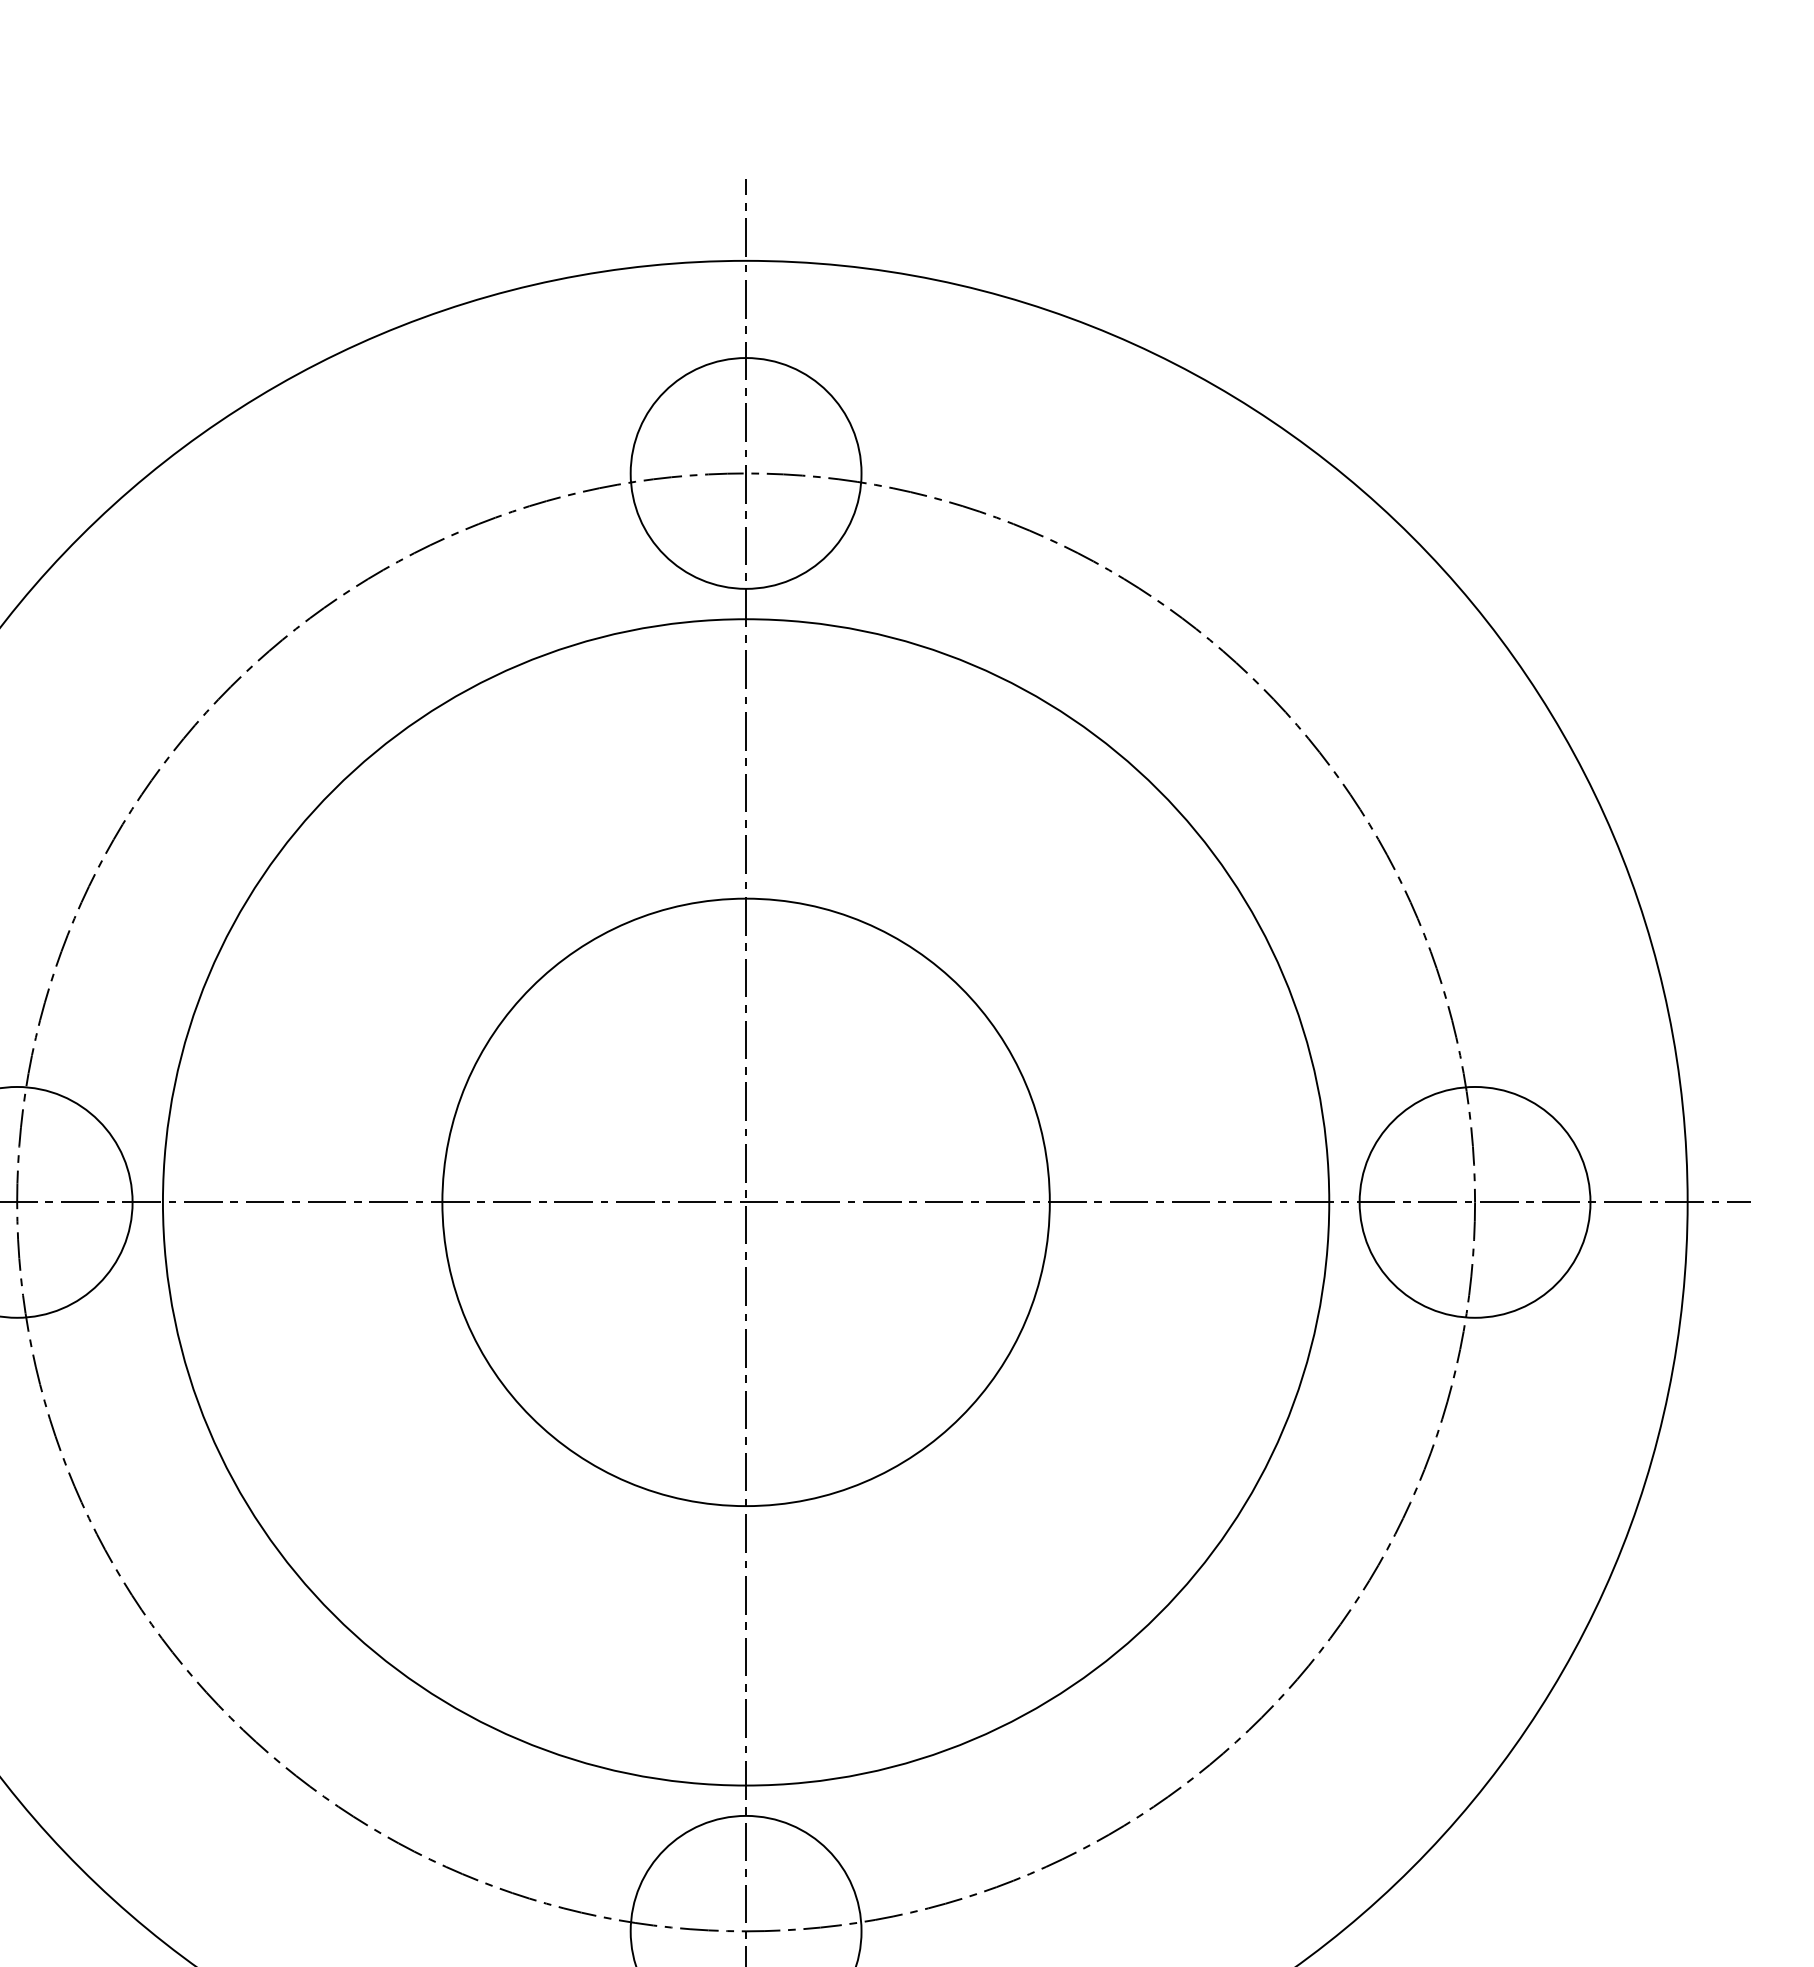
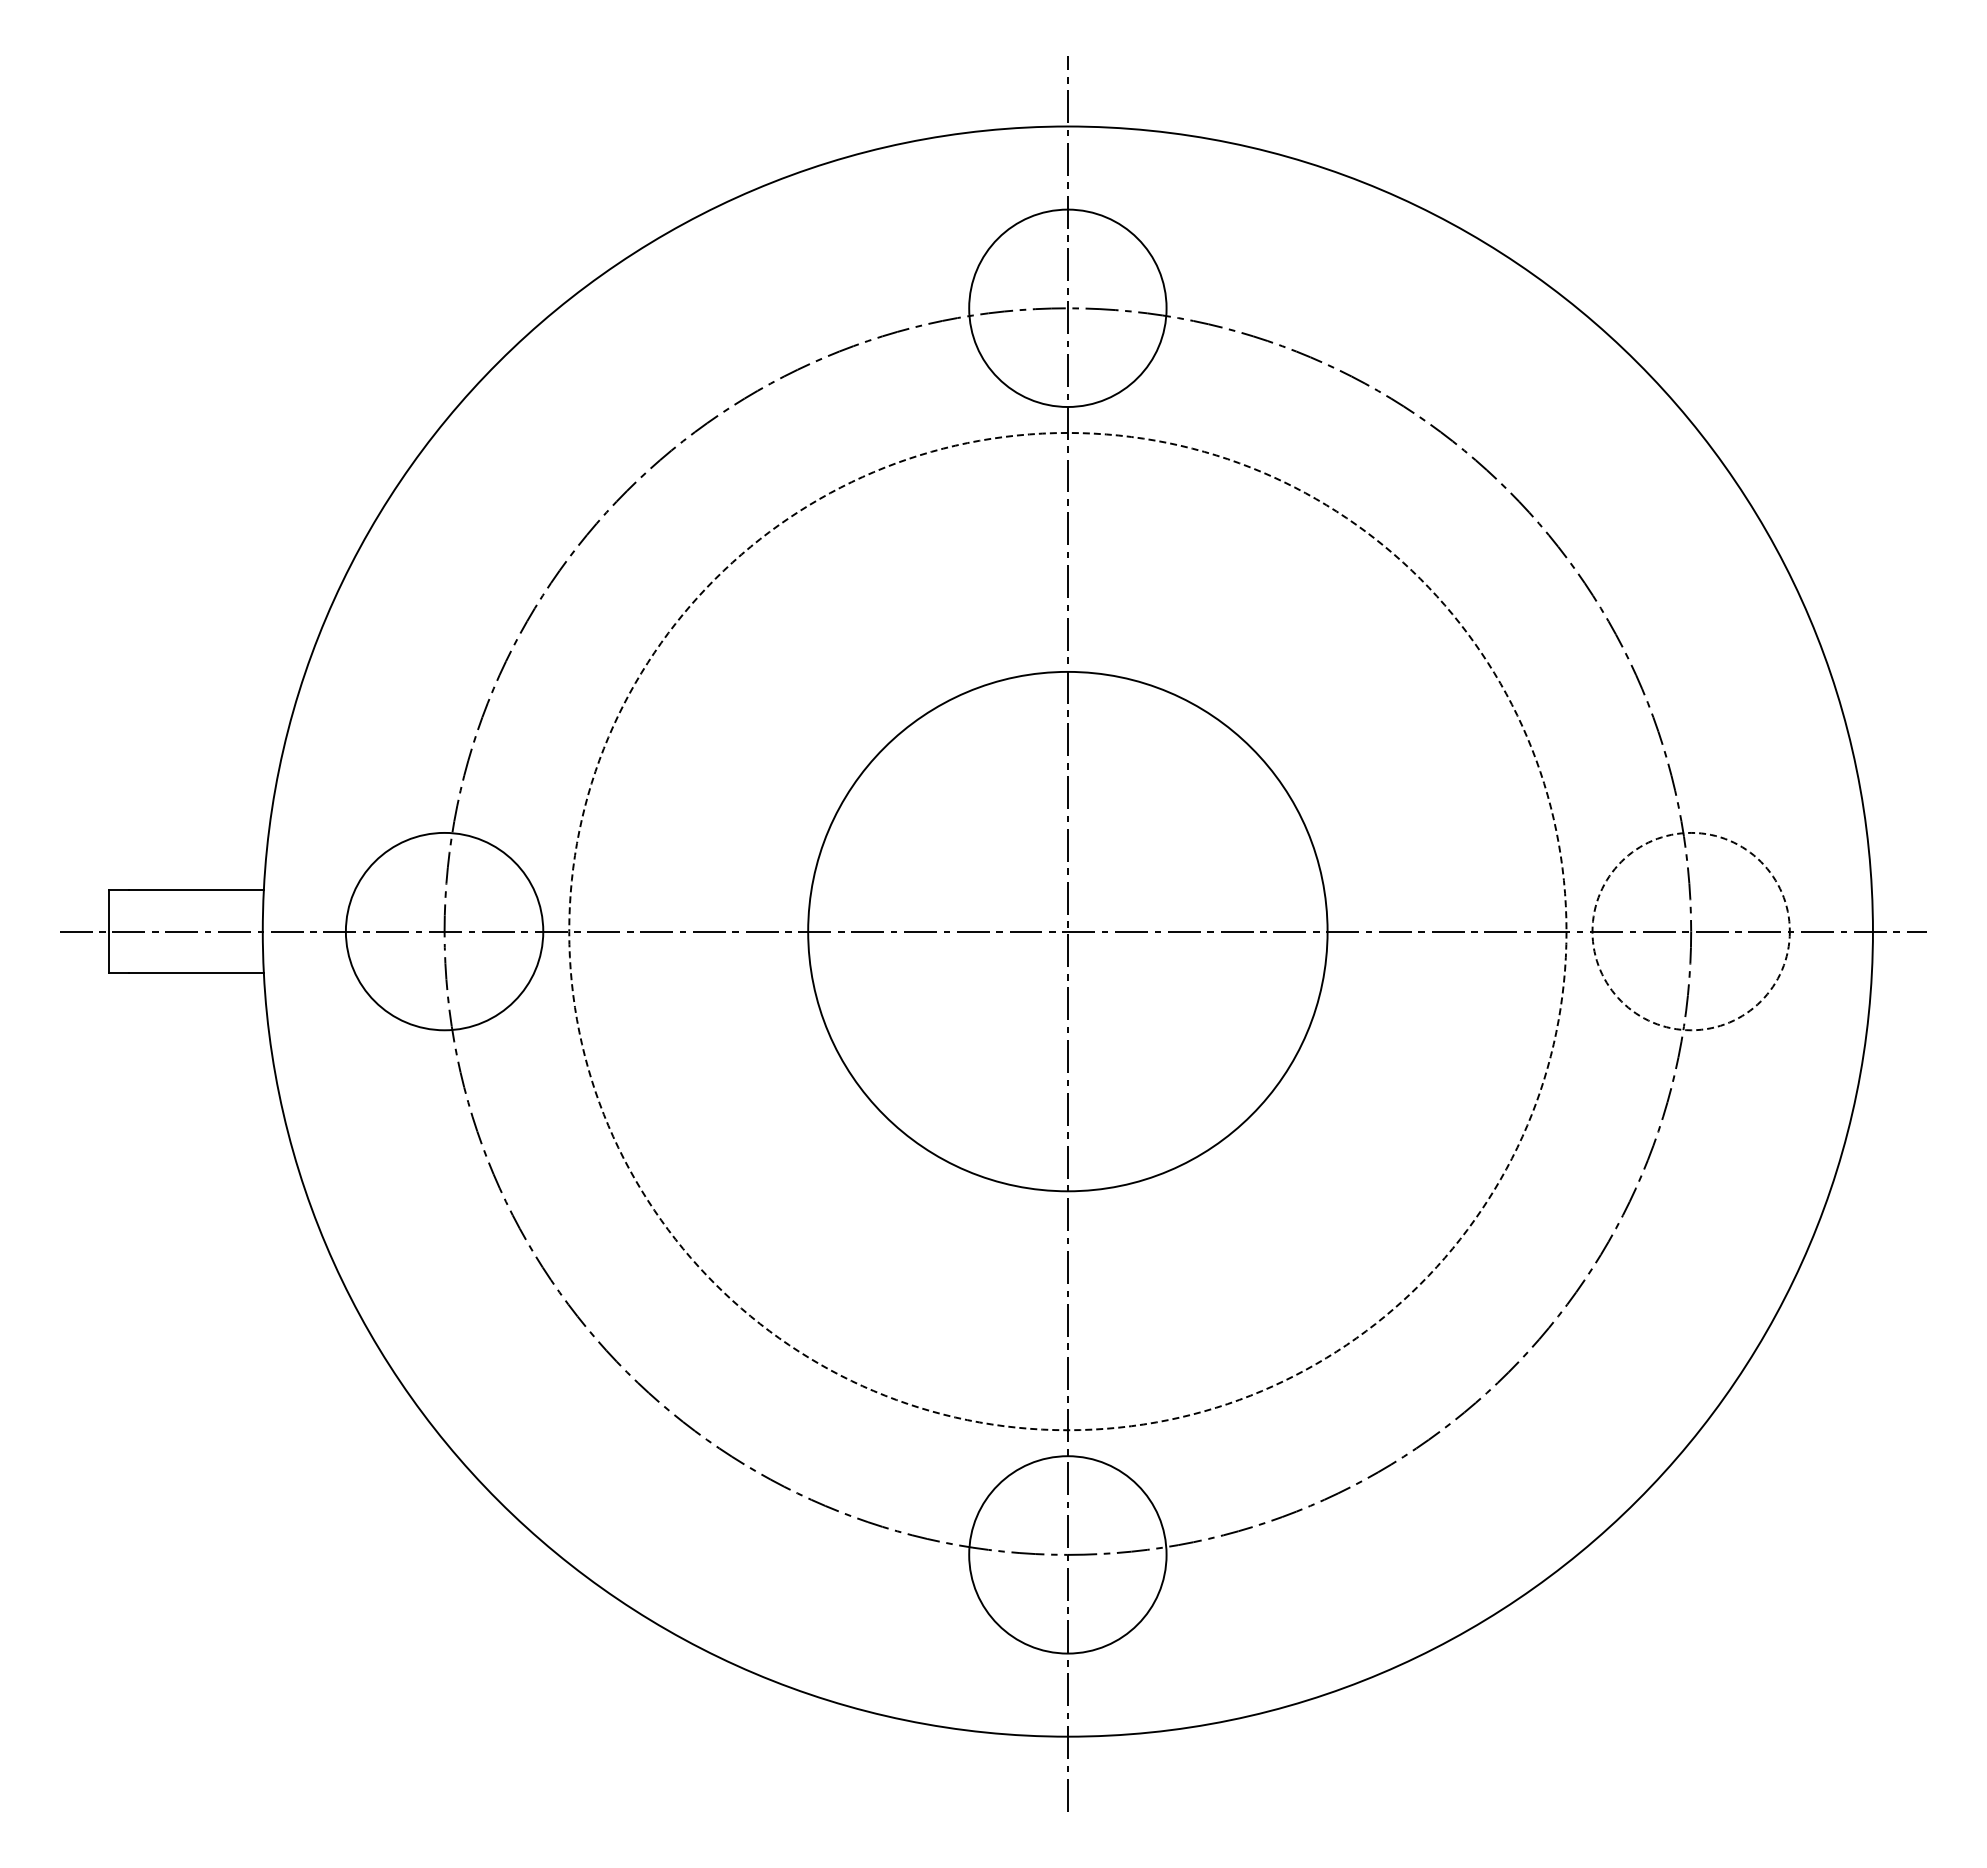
circle: (745, 1202) -> (1067, 931), solid -> dashed
circle: (1474, 1202) -> (1690, 931), solid -> dashed

